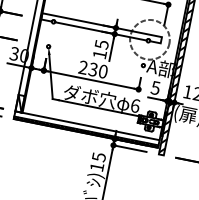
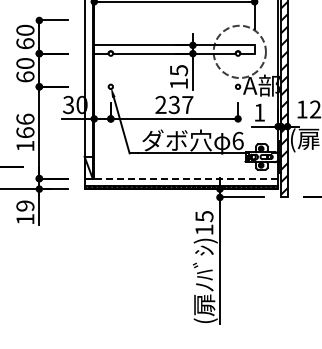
text: (103, 71) -> (187, 104), 230 -> 237
text: (155, 87) -> (259, 112), 5 -> 1
line: (87, 125) -> (181, 178), solid -> dashed

